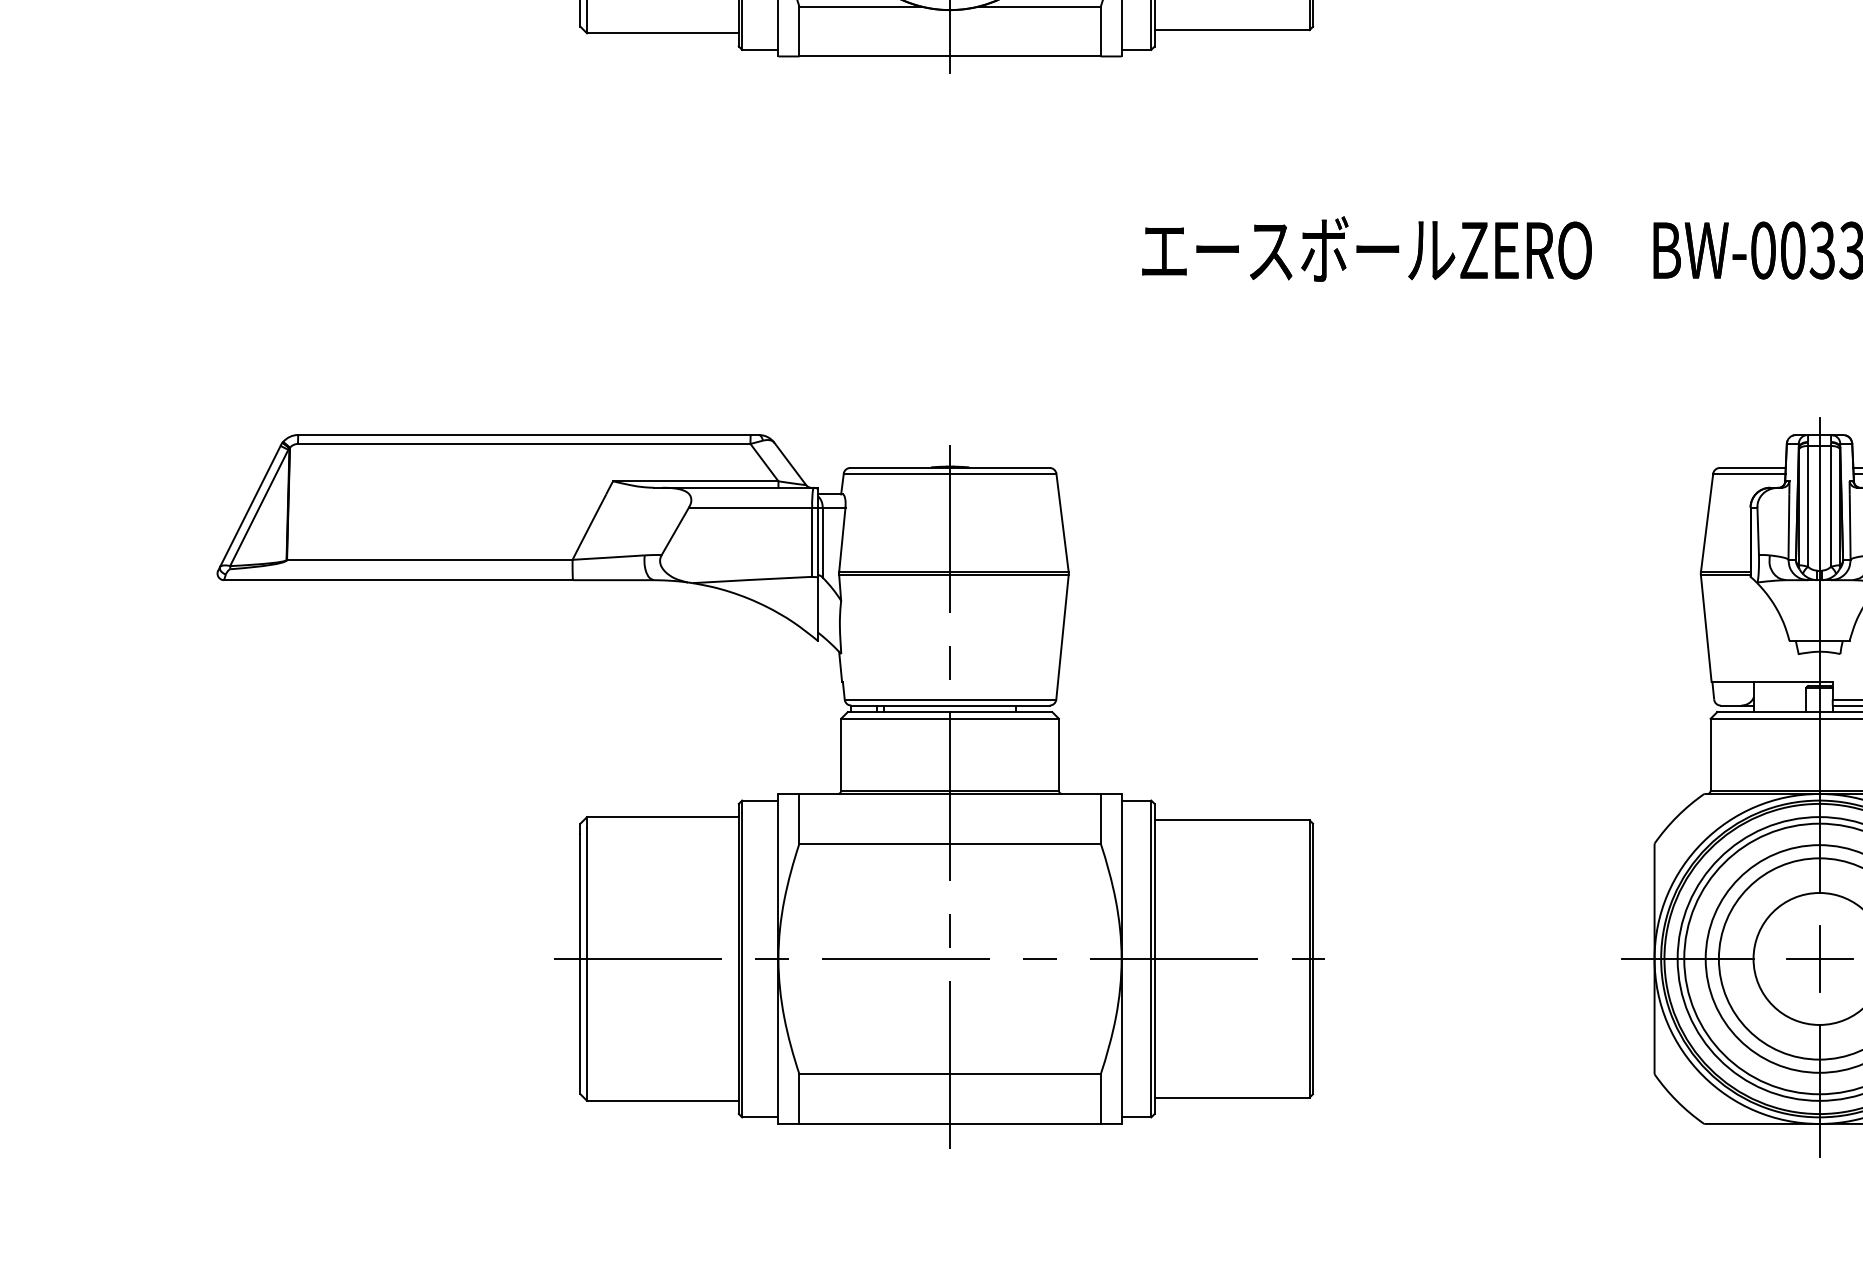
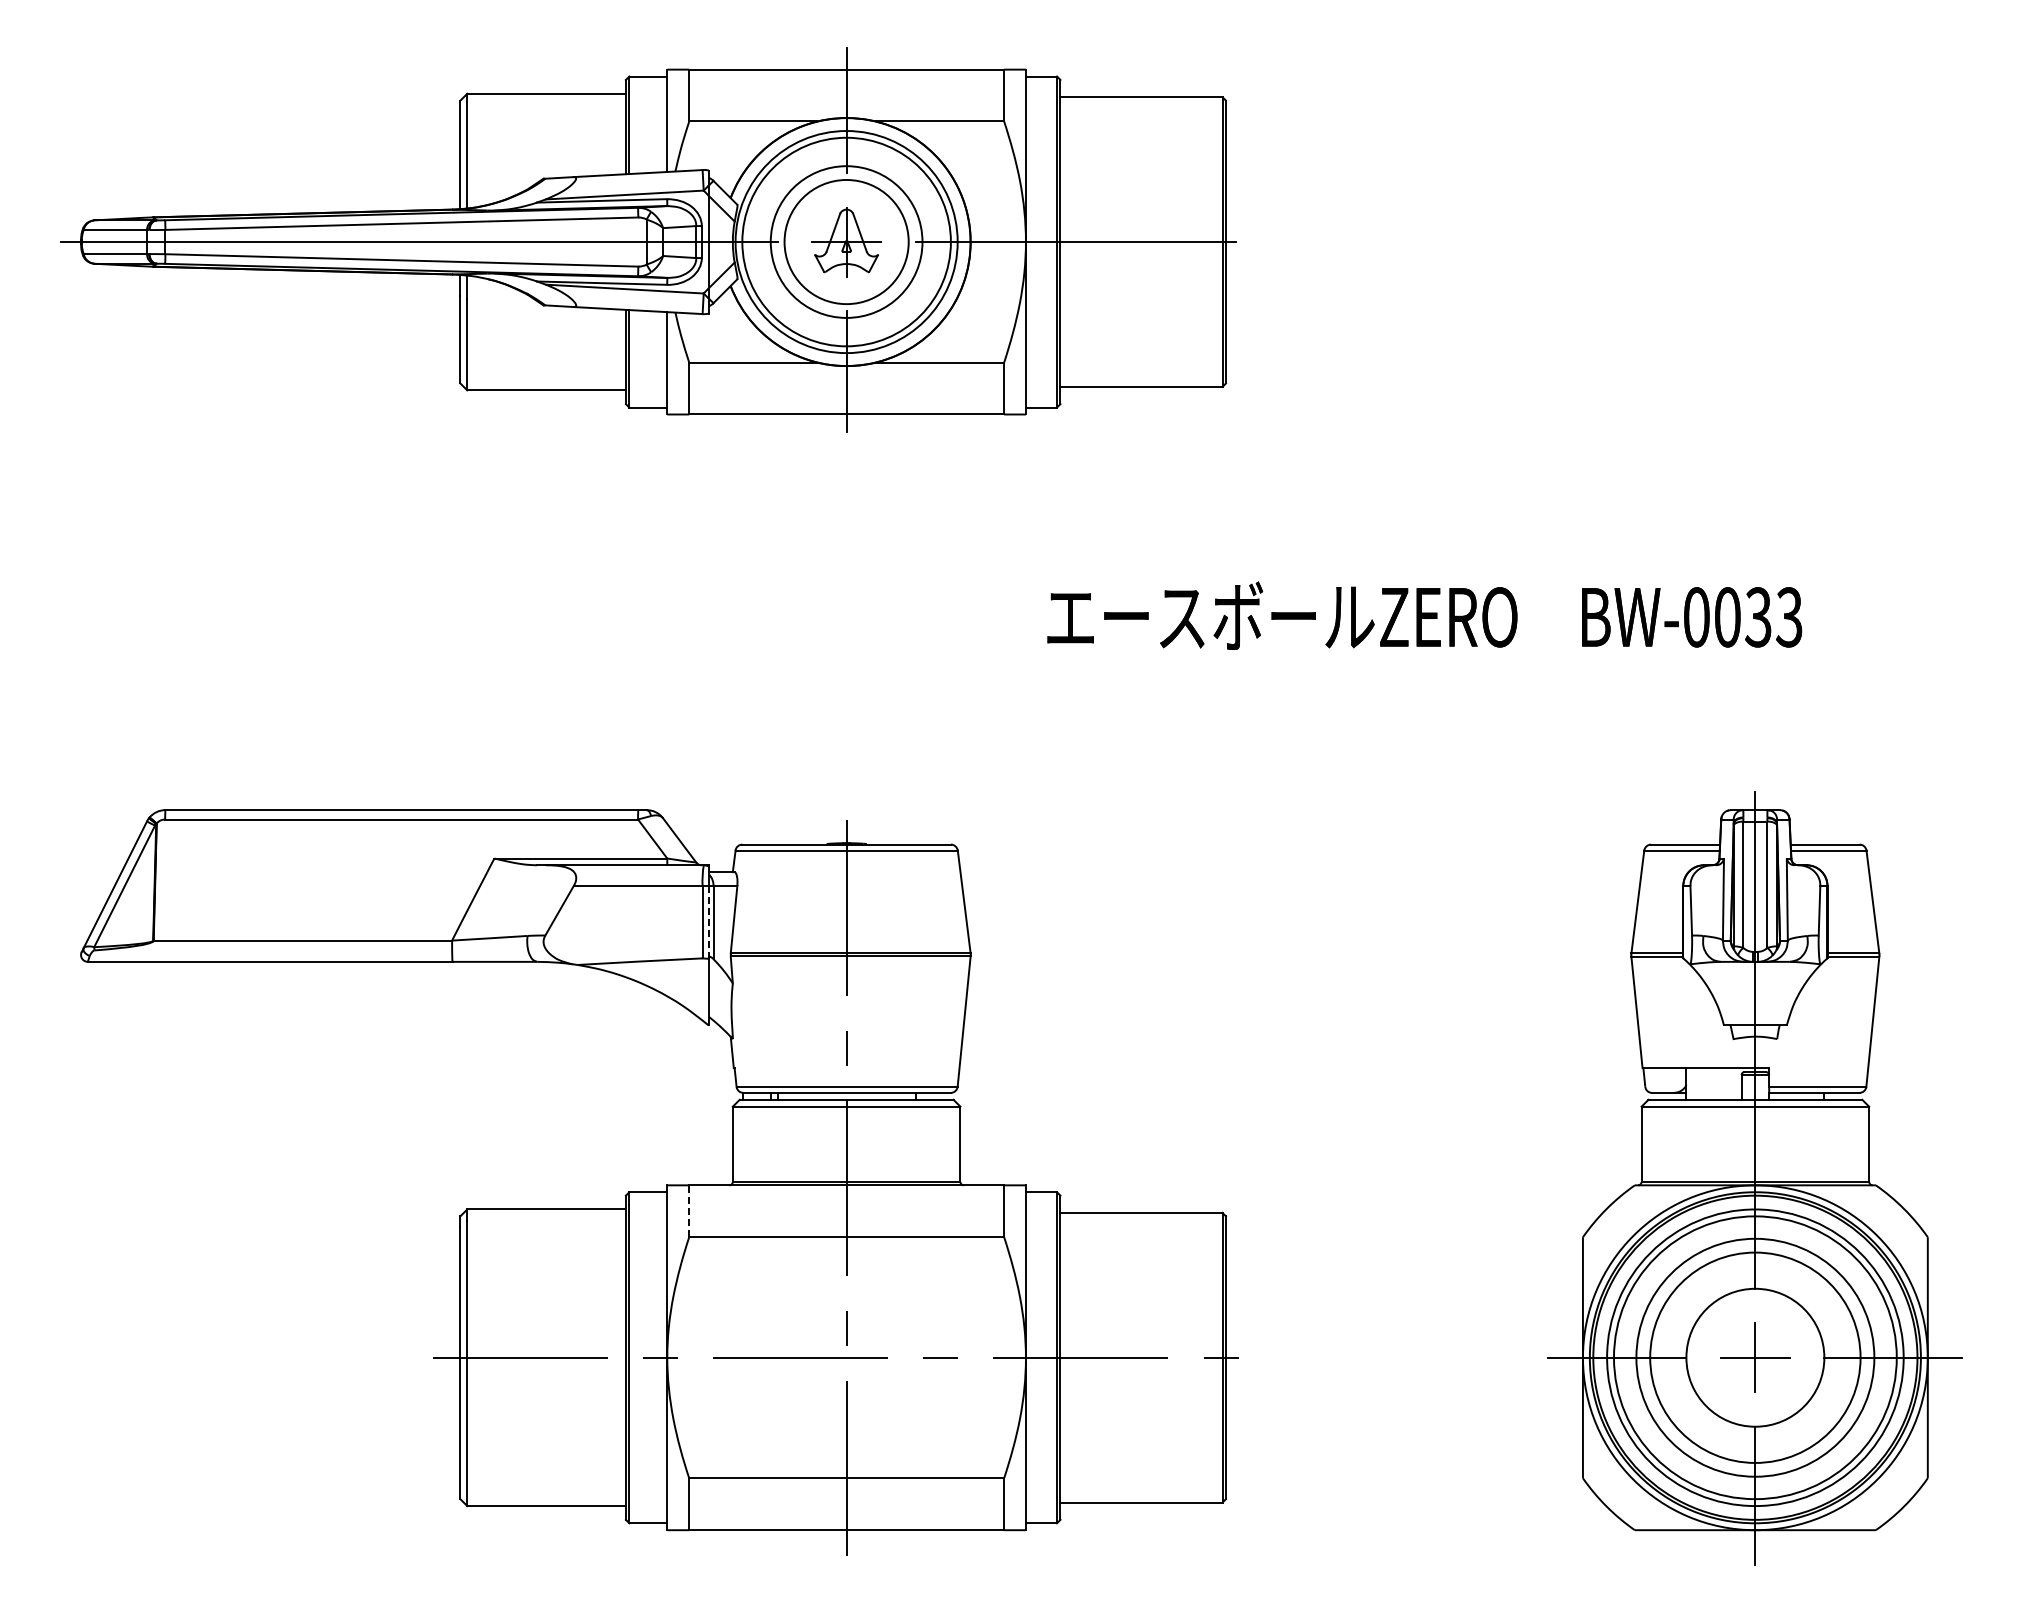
line: (817, 541) -> (708, 921), solid -> dashed
line: (799, 819) -> (689, 1211), solid -> dashed

